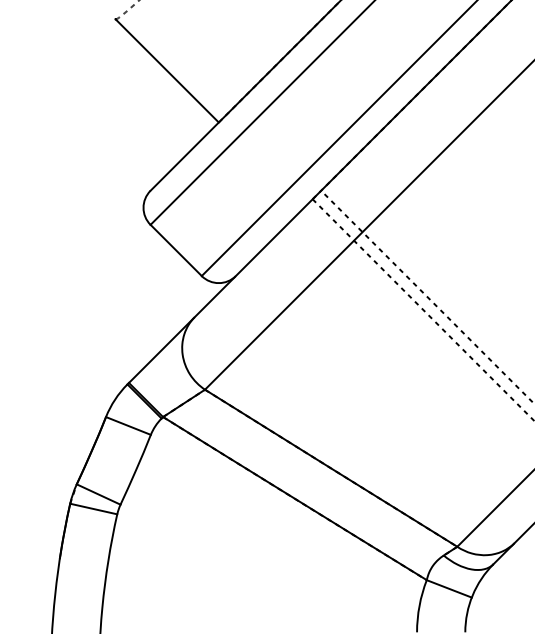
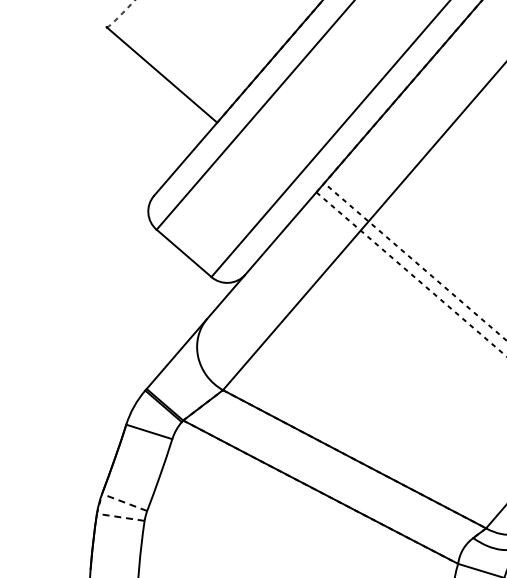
line: (98, 494) -> (124, 502), solid -> dashed
line: (93, 508) -> (120, 516), solid -> dashed

